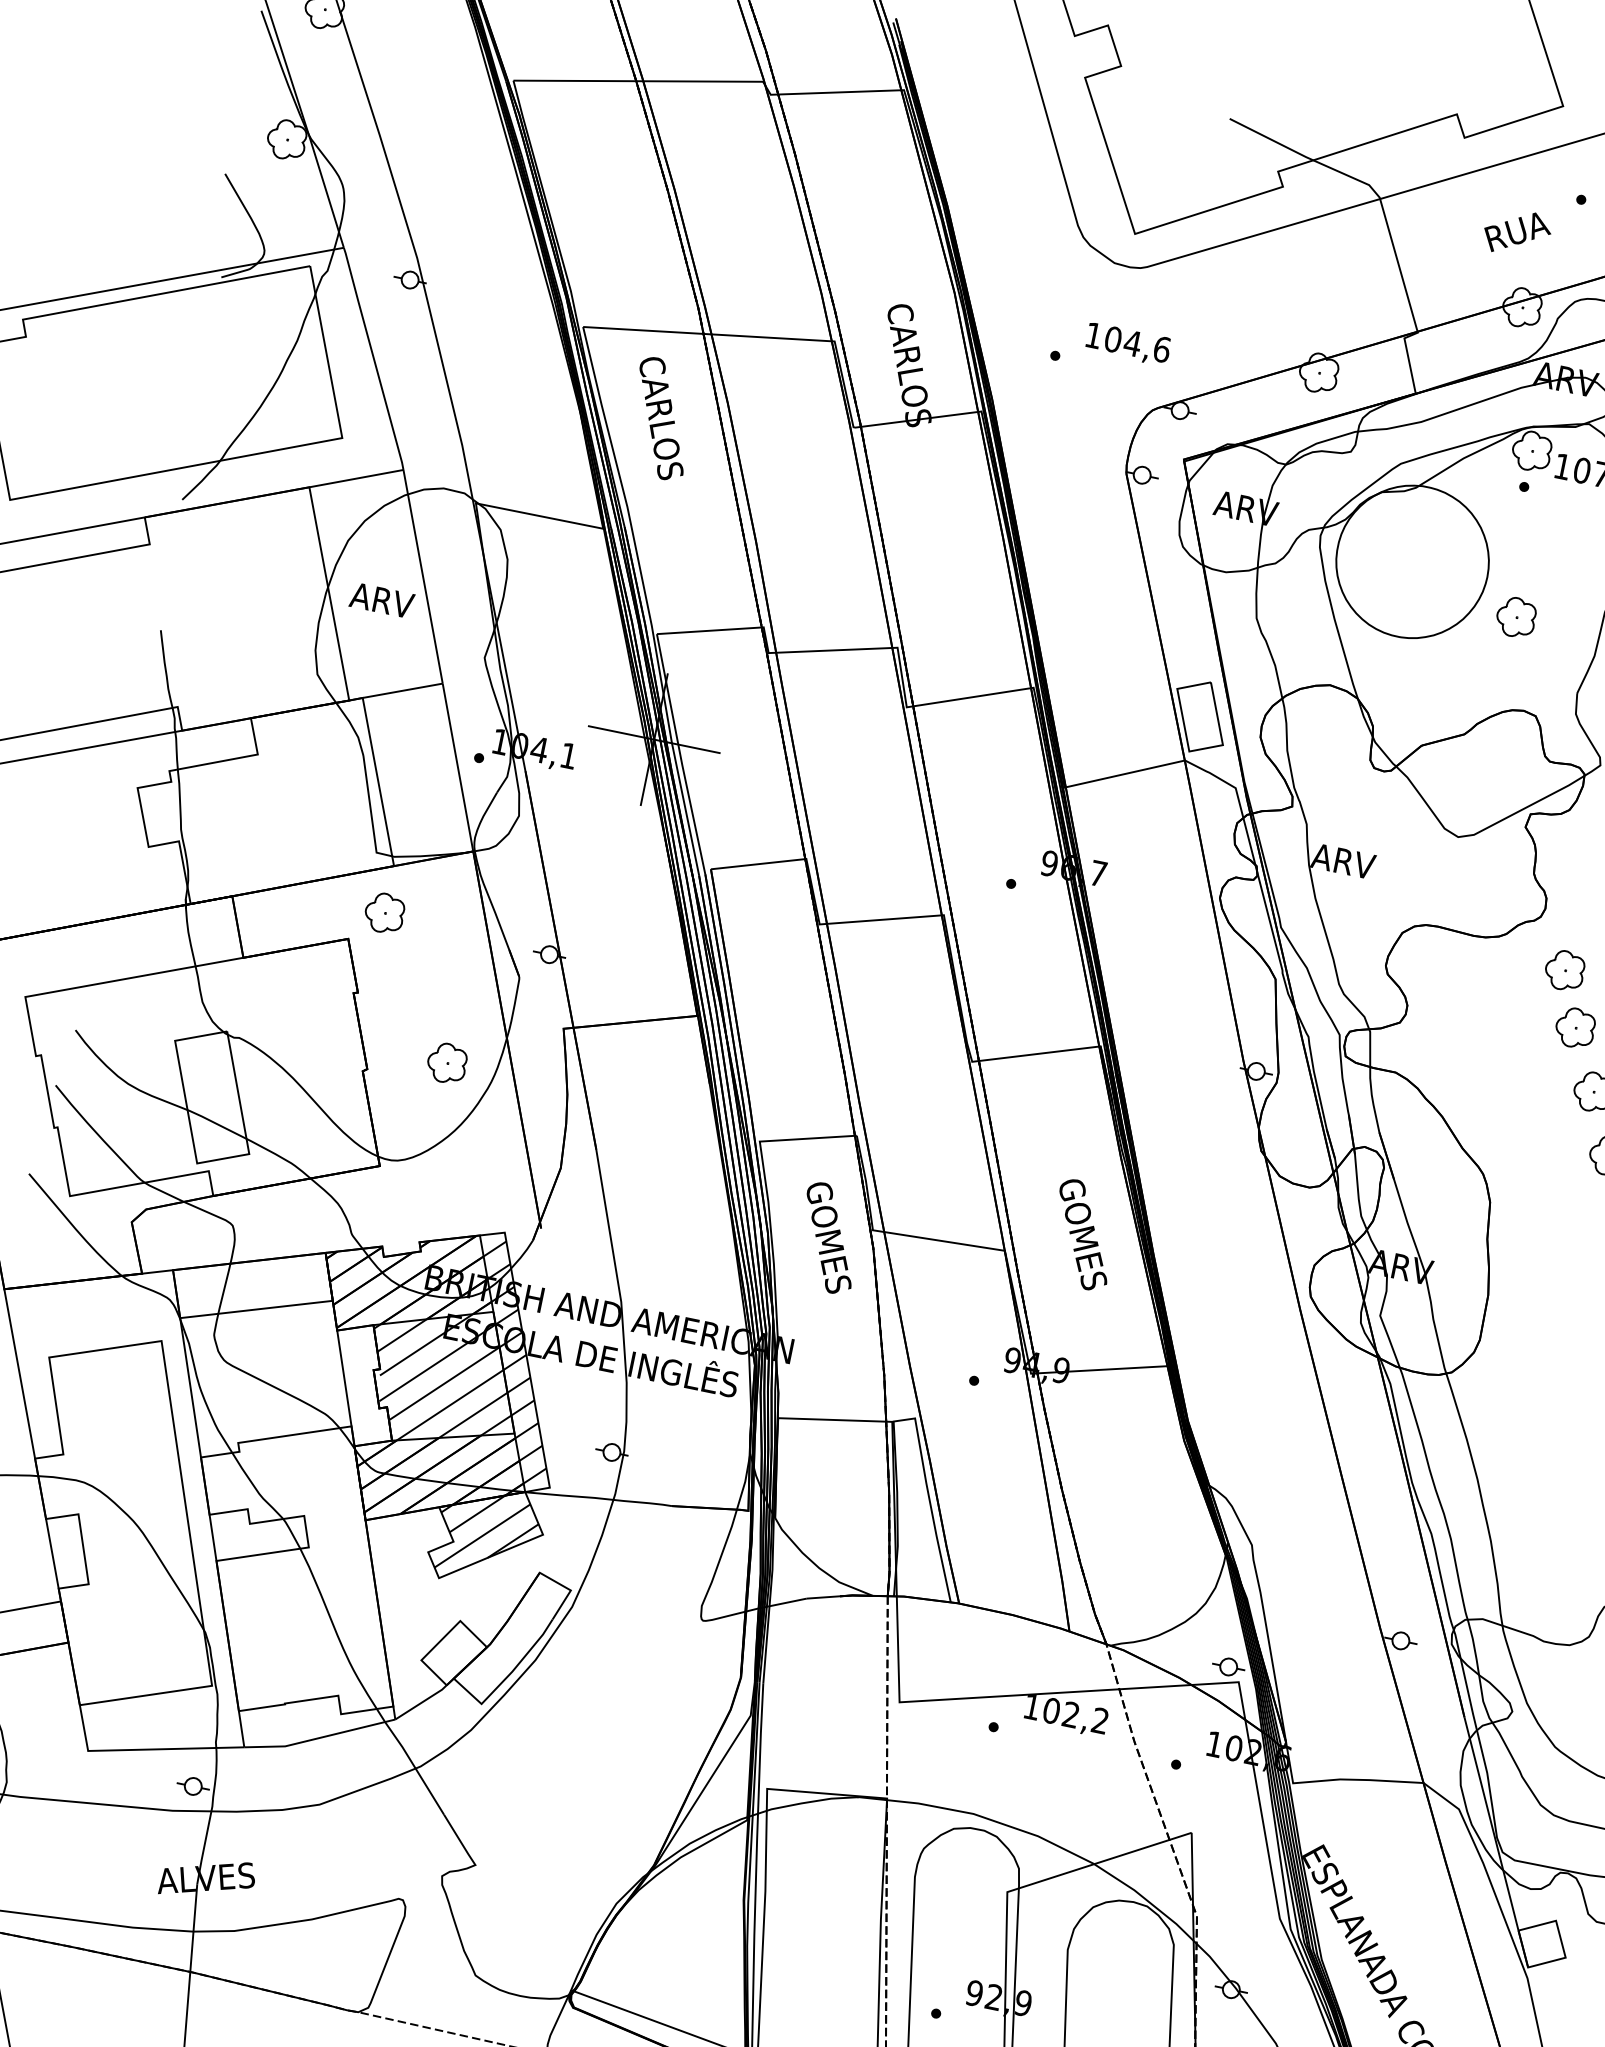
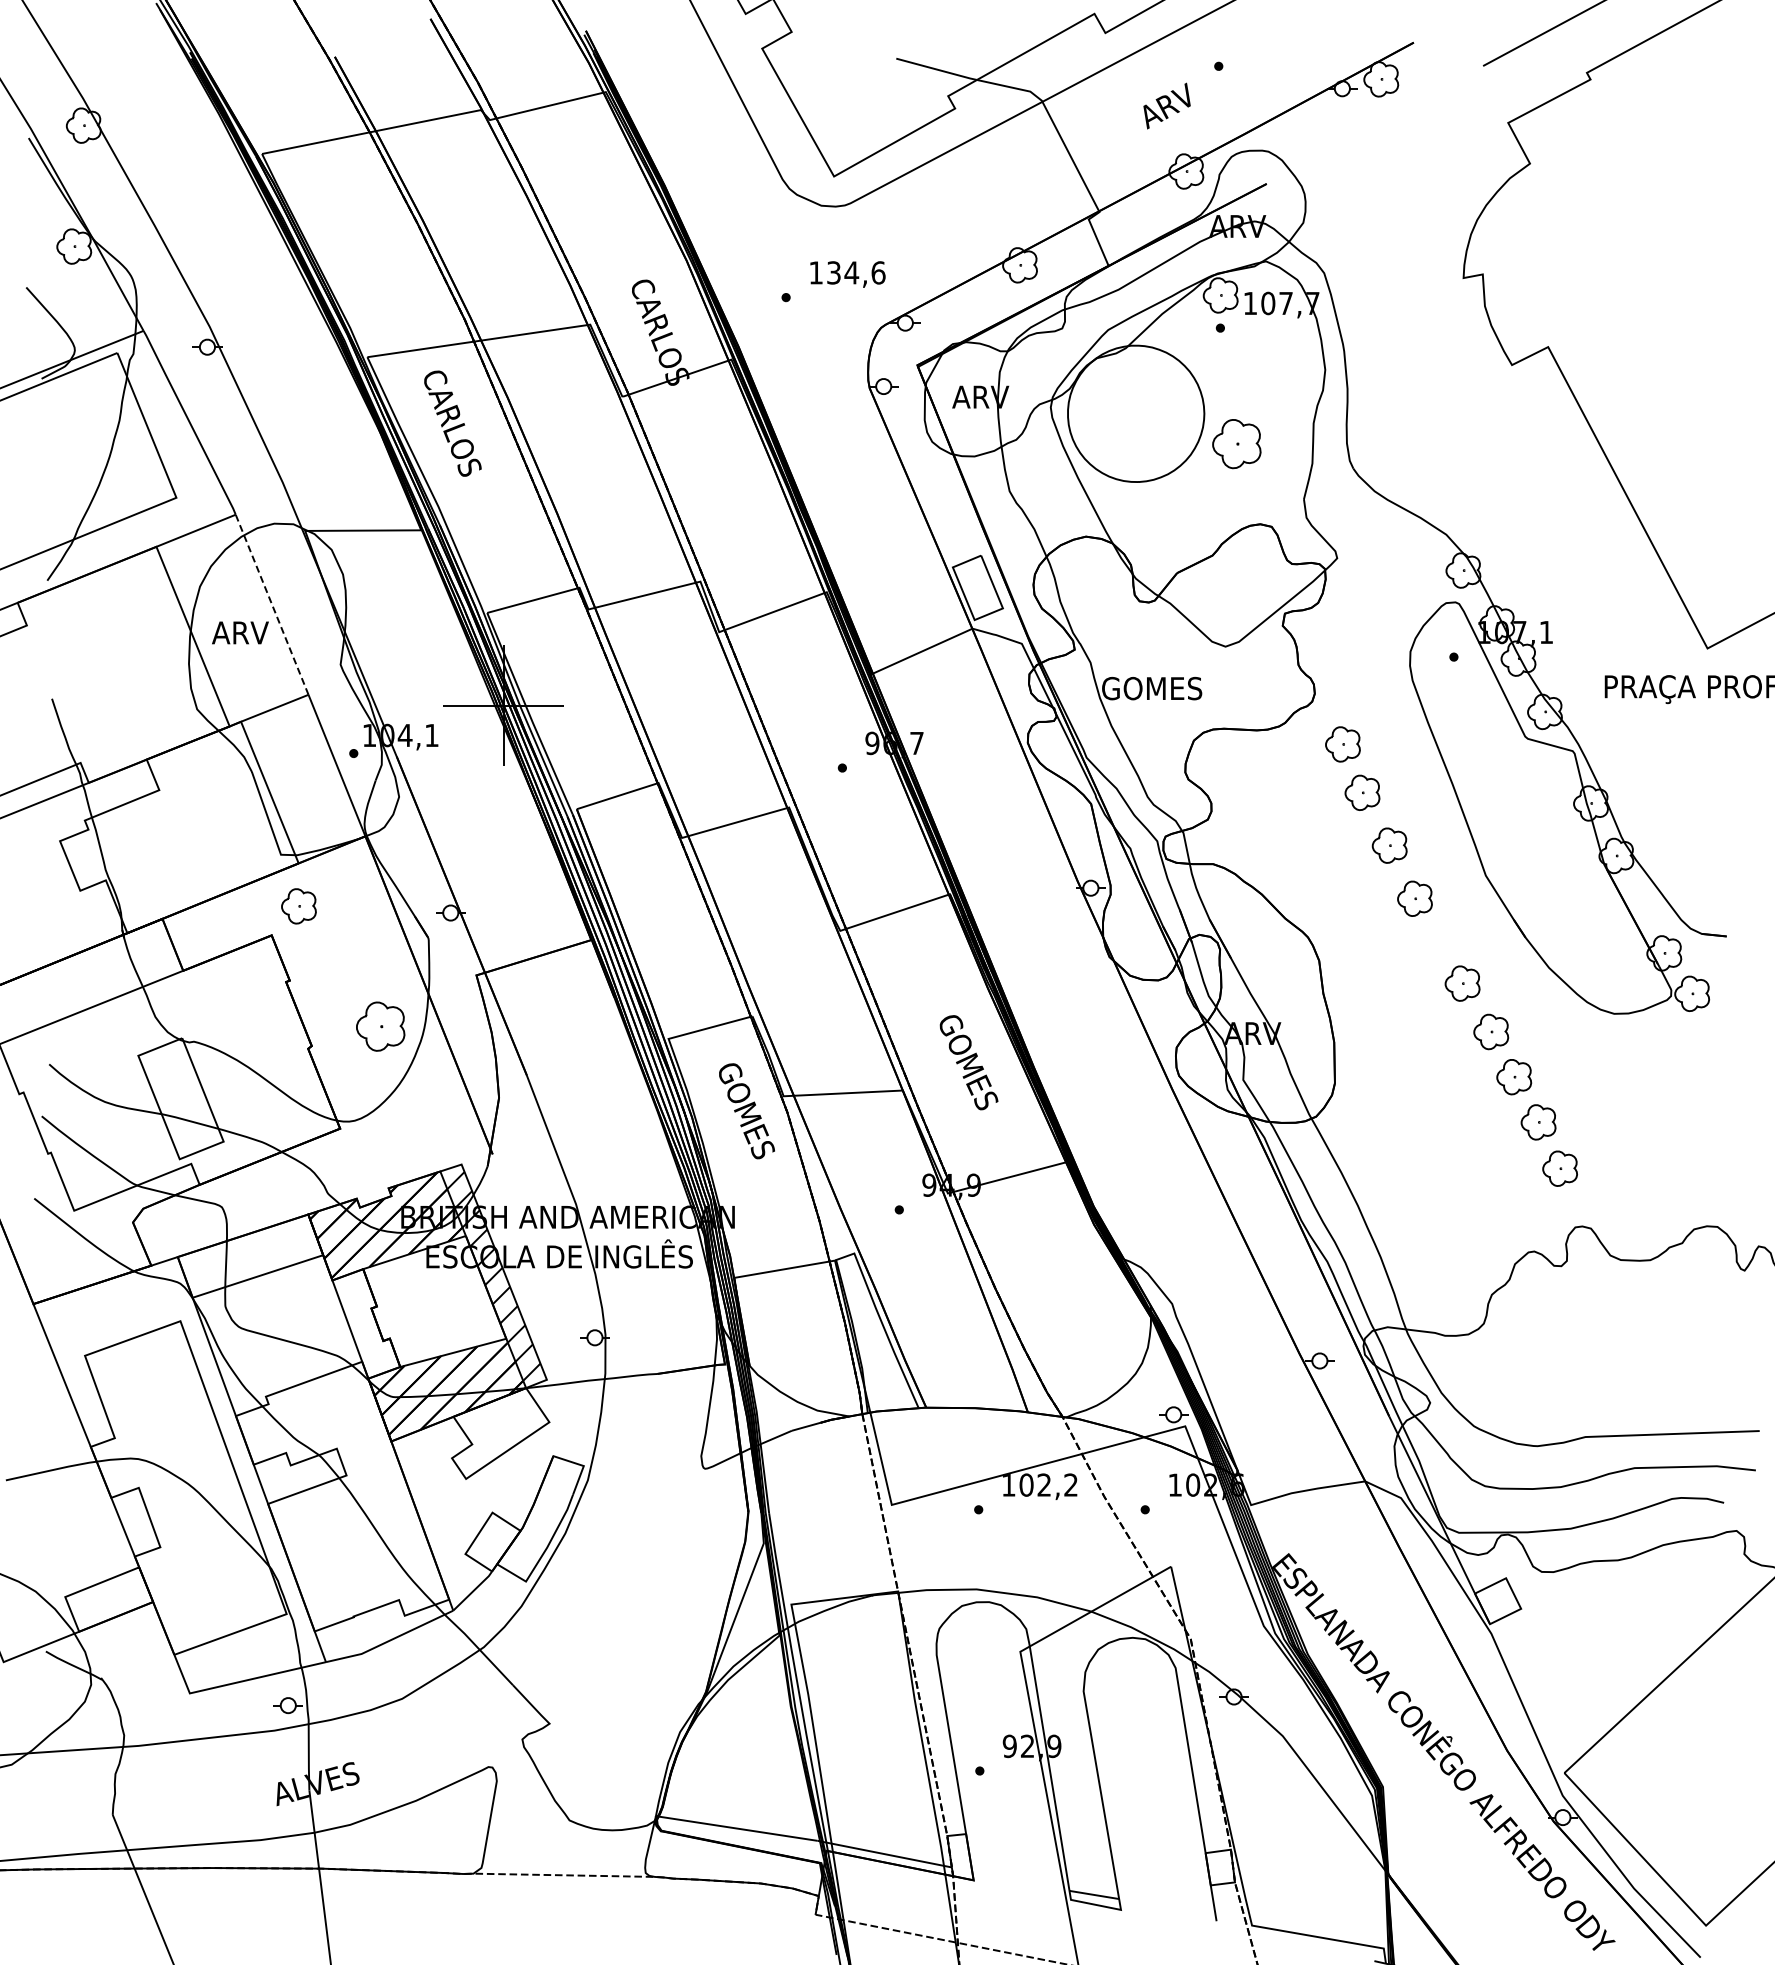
text: (1517, 231) -> (1168, 105), RUA -> ARV
text: (1112, 339) -> (833, 272), 104,6 -> 134,6
line: (422, 576) -> (271, 604), solid -> dashed
part: (1515, 616) -> (1236, 443), size x1.4
text: (1367, 866) -> (1151, 688), ARV -> GOMES
part: (446, 1063) -> (380, 1026), size x1.4
hatch: (441, 1378) -> (432, 1303), removed
hatch: (486, 1534) -> (499, 1432), removed

